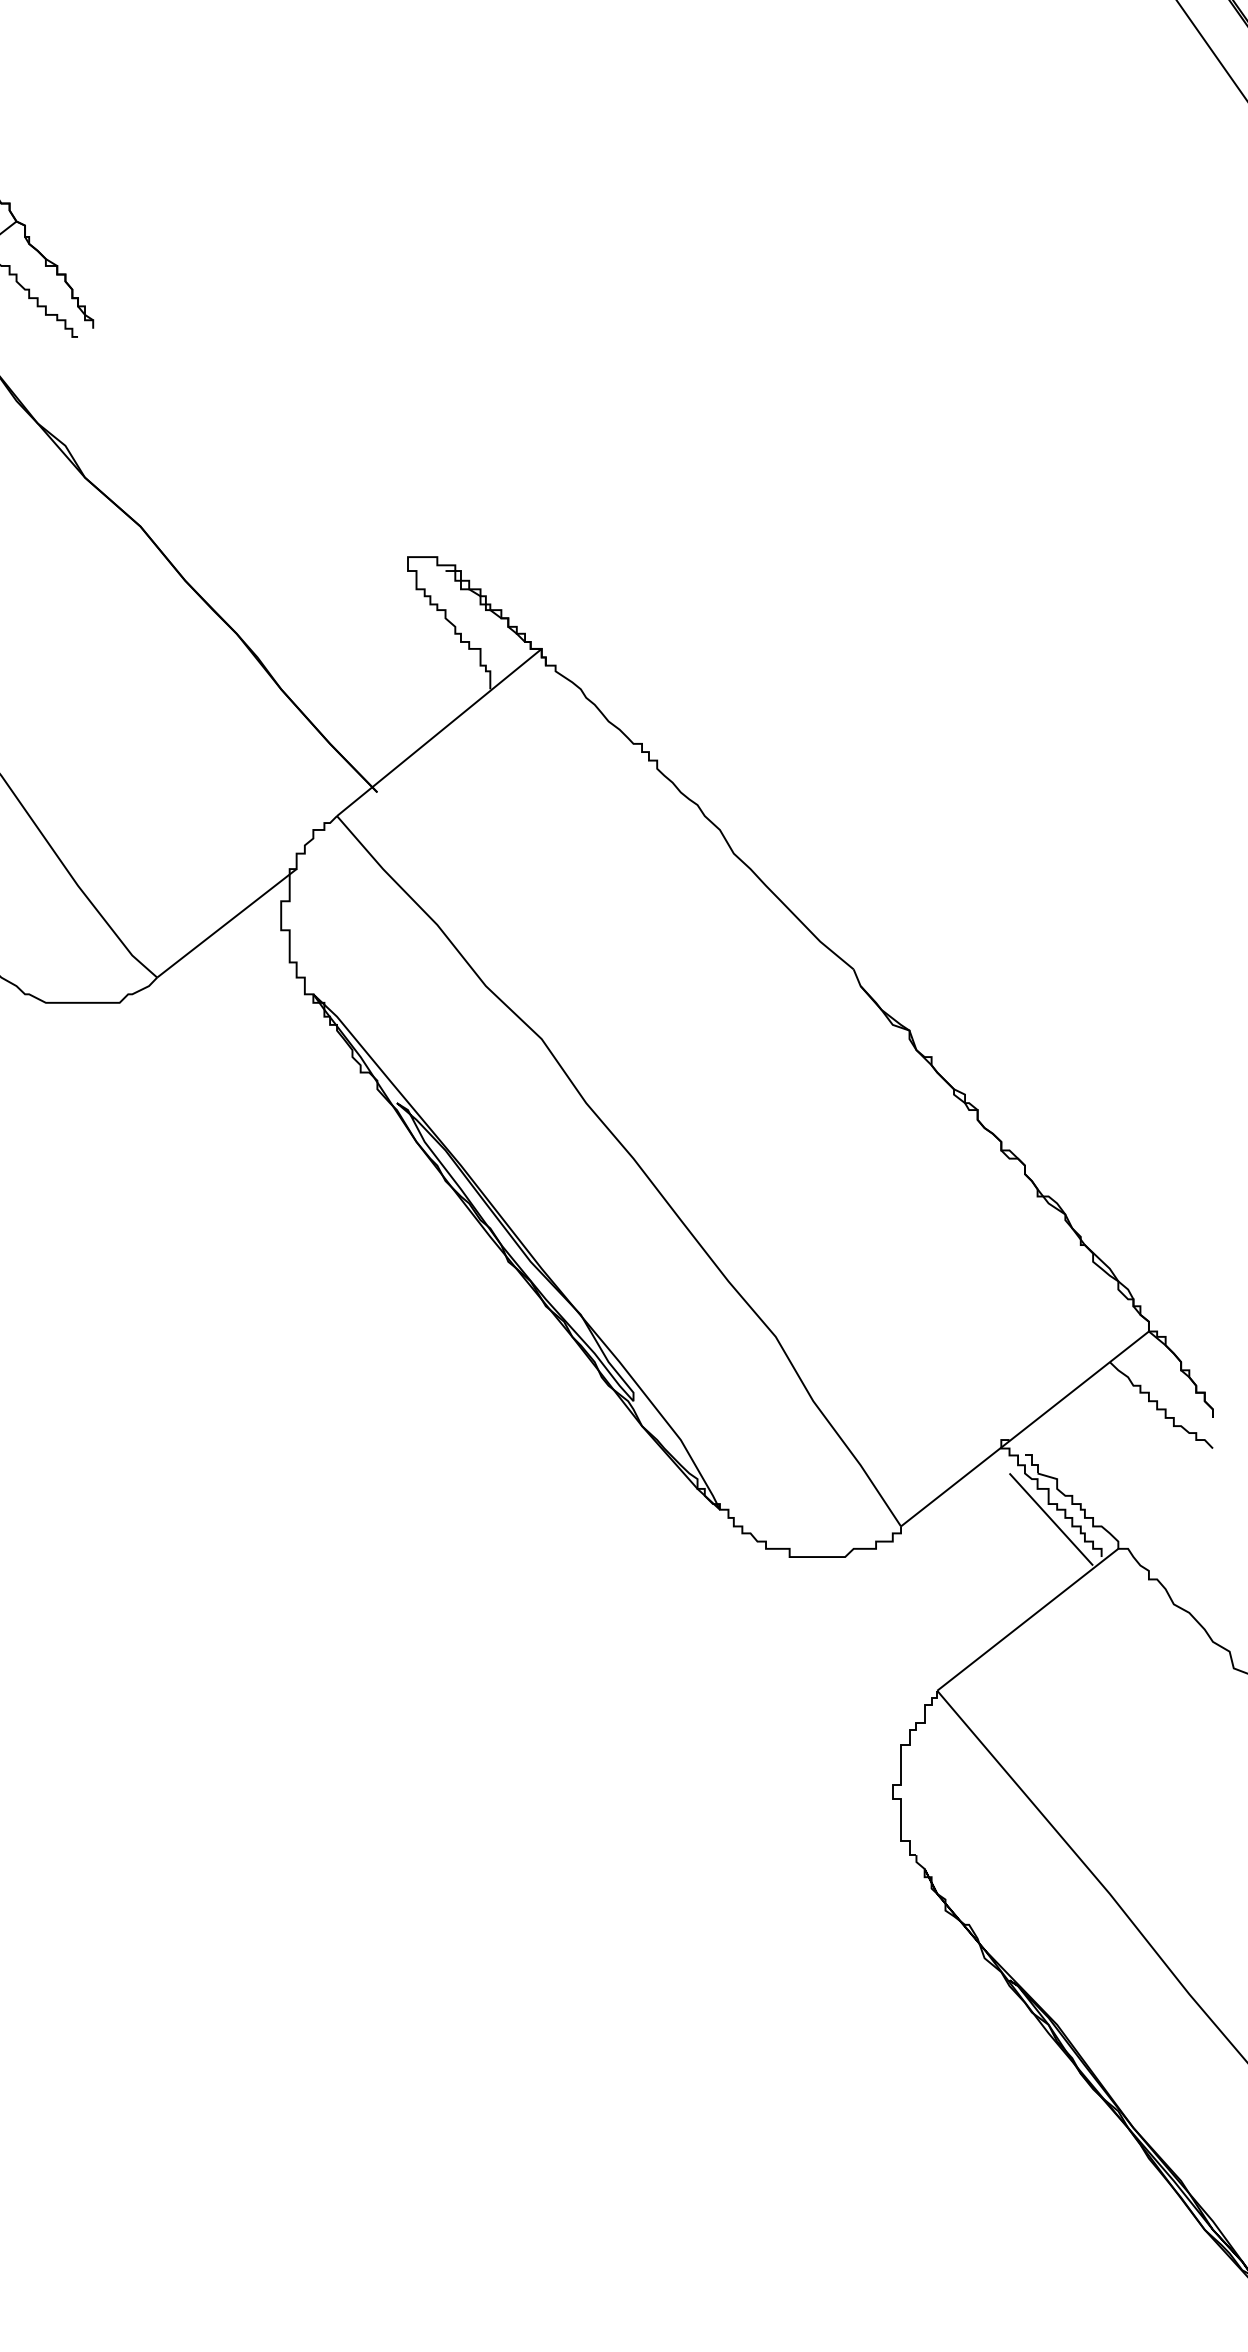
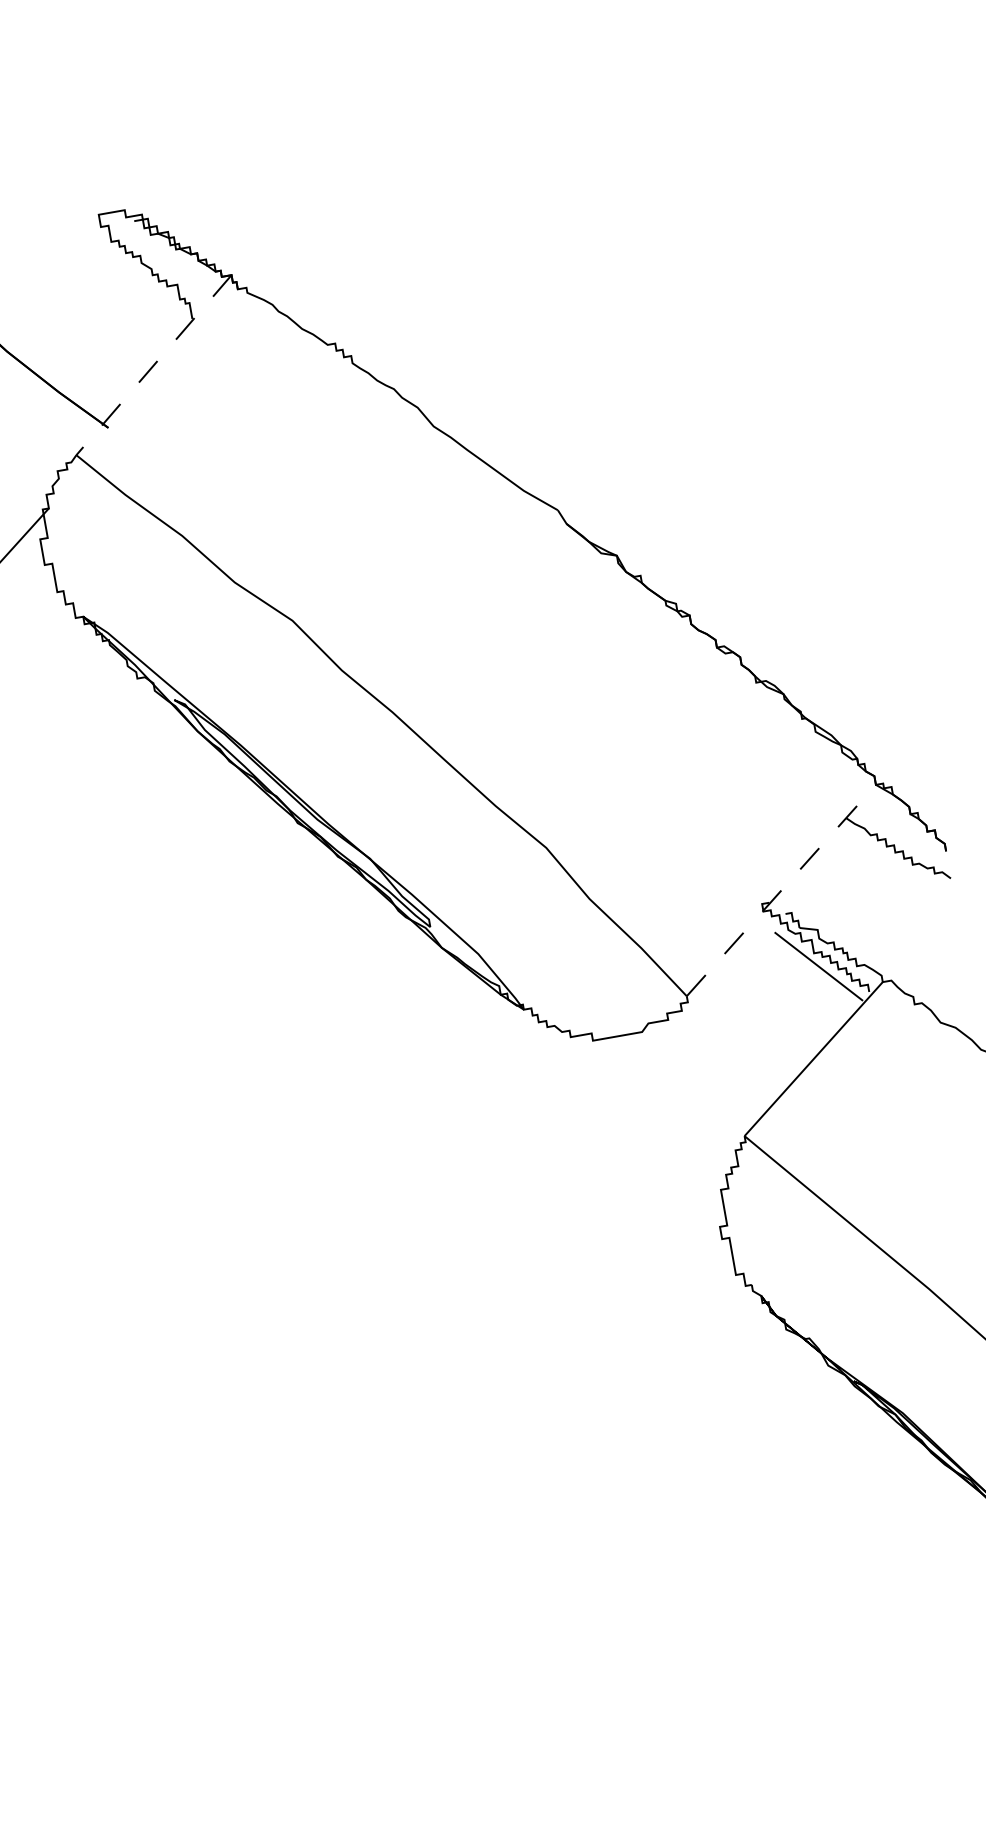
line: (438, 732) -> (153, 365), solid -> dashed
line: (1024, 1428) -> (780, 890), solid -> dashed

